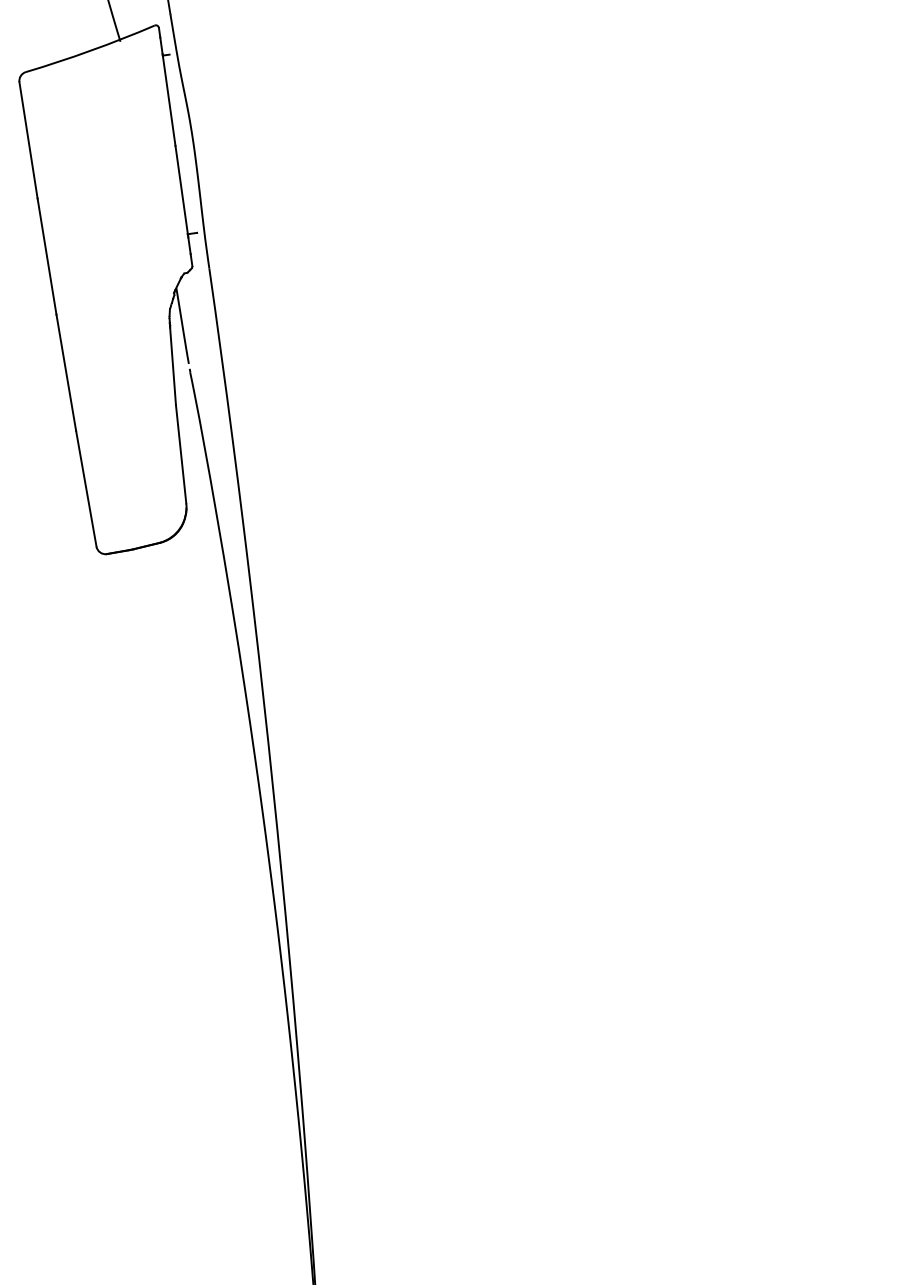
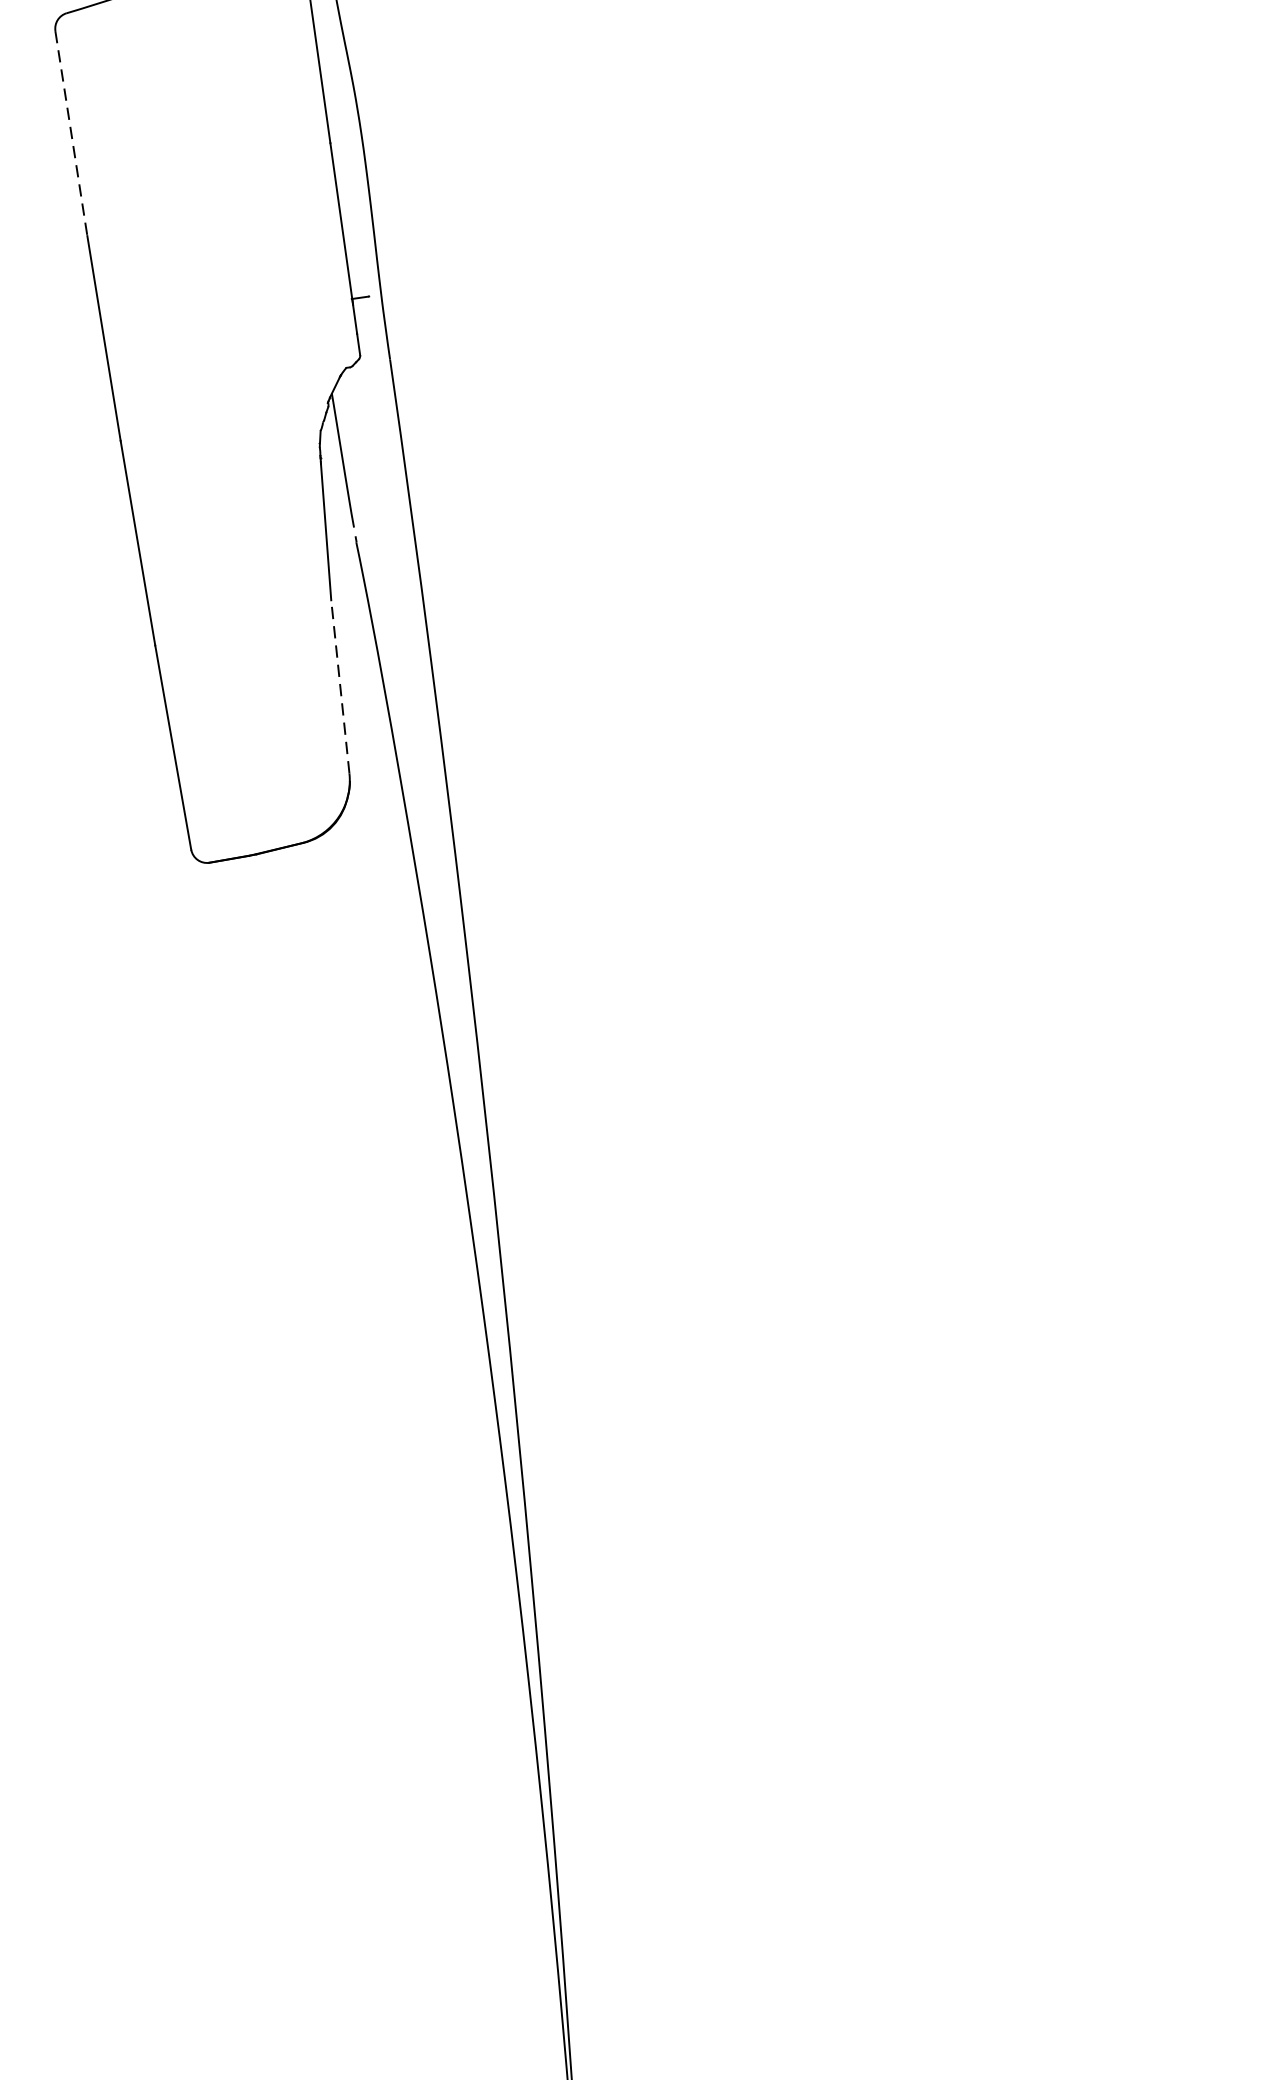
line: (28, 140) -> (71, 133), solid -> dashed
line: (181, 453) -> (340, 685), solid -> dashed

